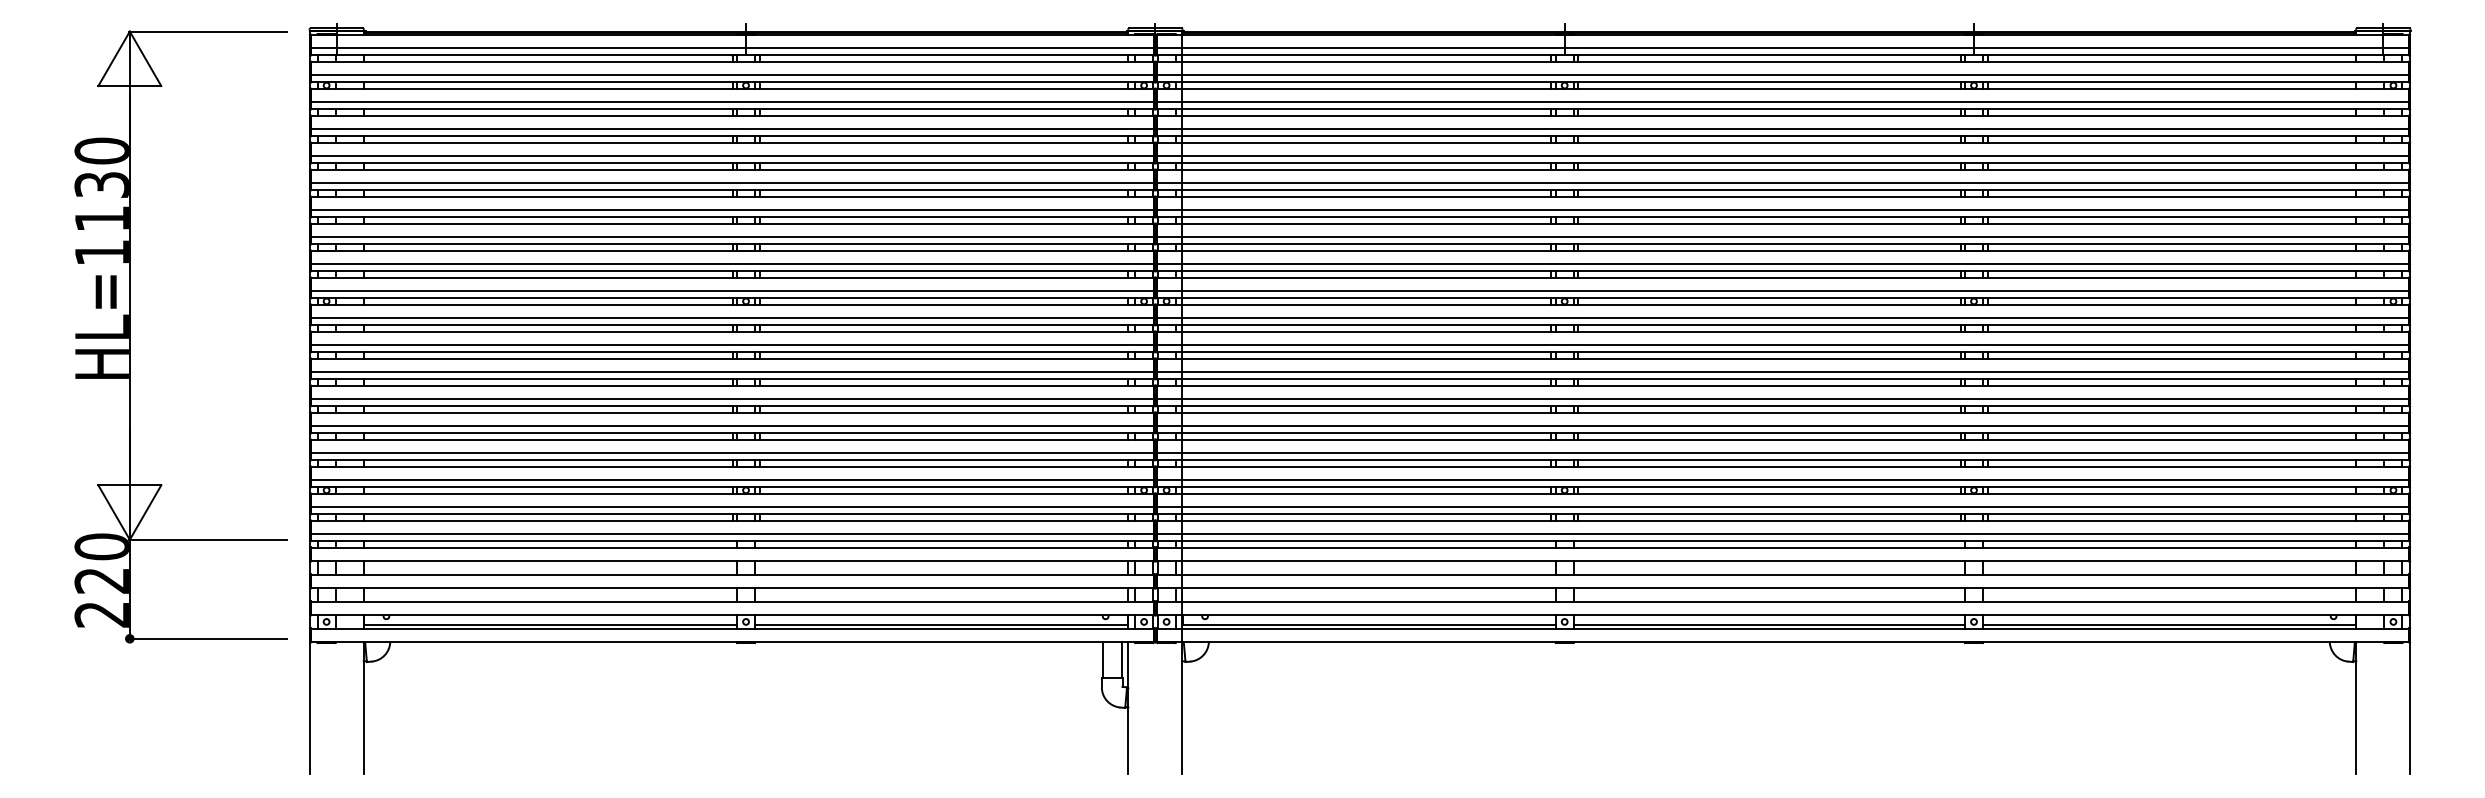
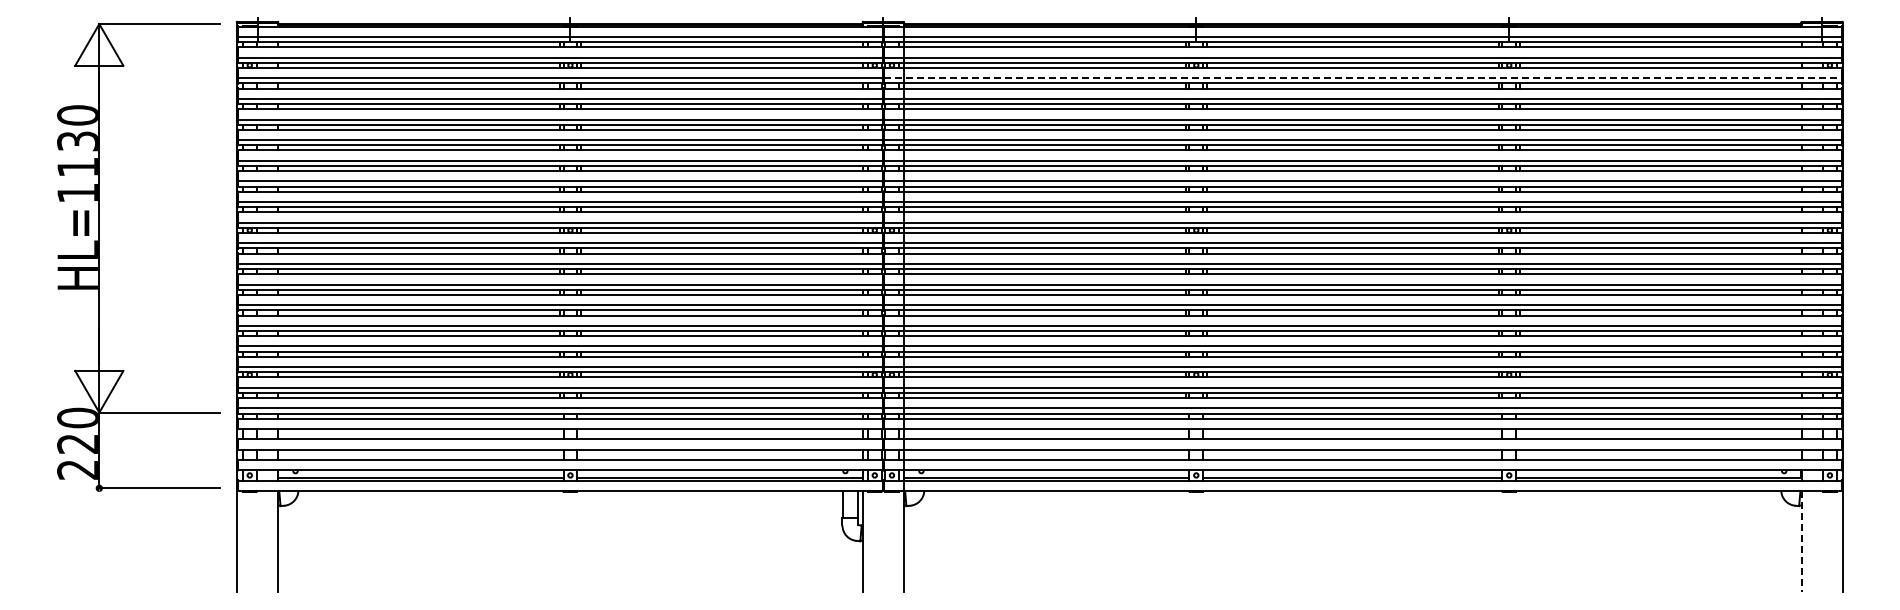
line: (1783, 102) -> (1363, 78), solid -> dashed
line: (2356, 708) -> (1801, 541), solid -> dashed

